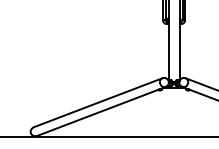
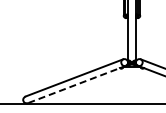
line: (102, 111) -> (77, 84), solid -> dashed

